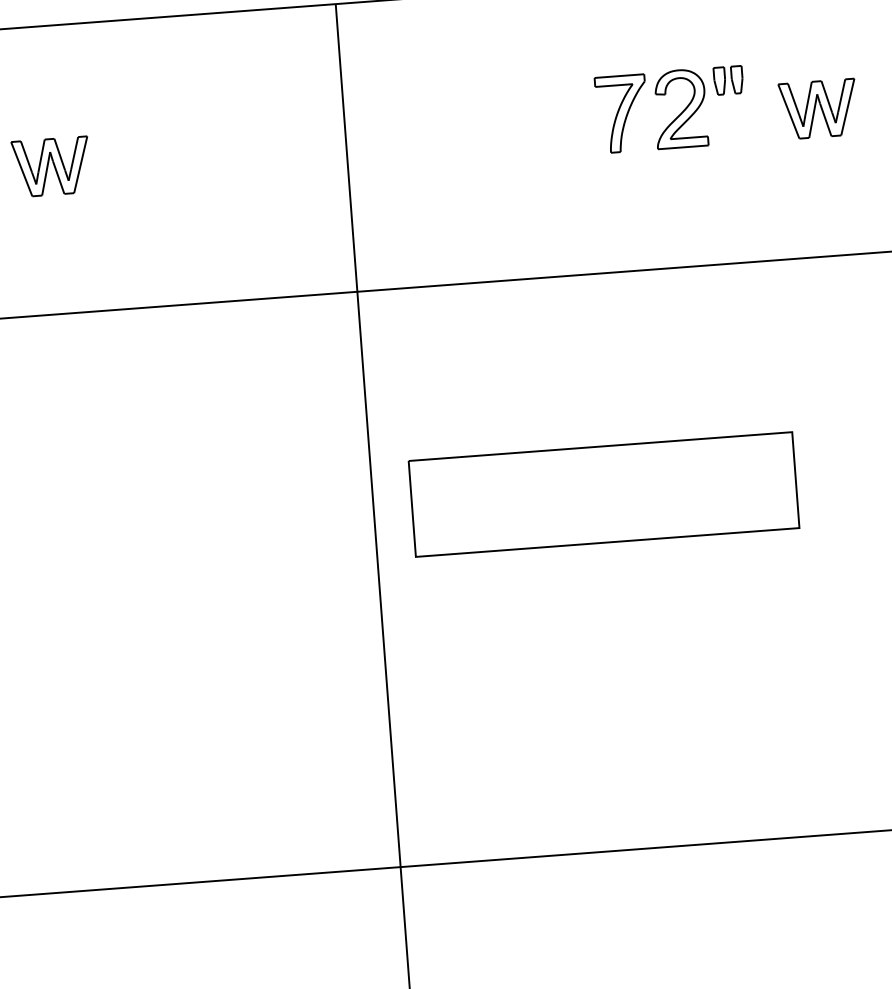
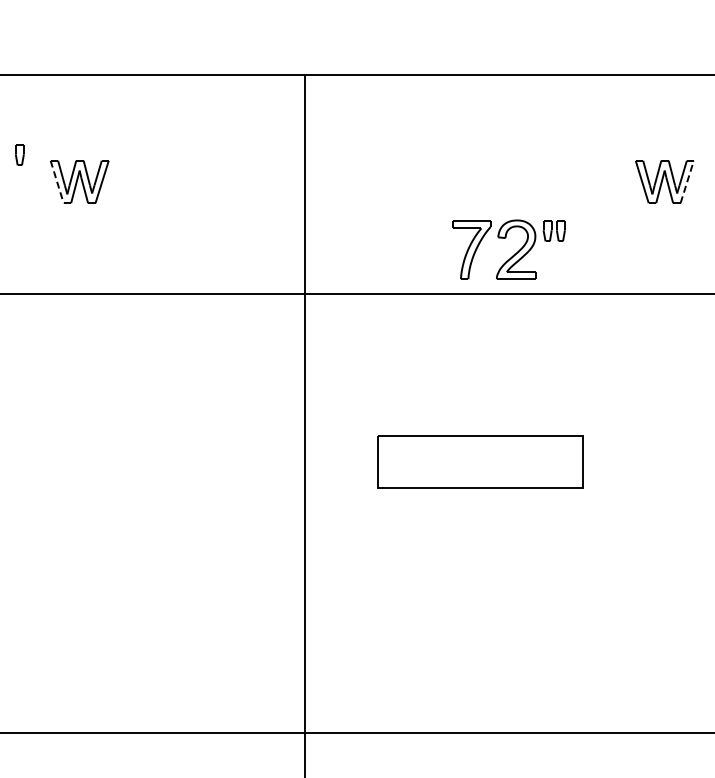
line: (848, 106) -> (687, 181), solid -> dashed
part: (677, 115) -> (513, 254), moved
line: (22, 169) -> (57, 182), solid -> dashed
part: (604, 493) -> (480, 461), size x0.7

